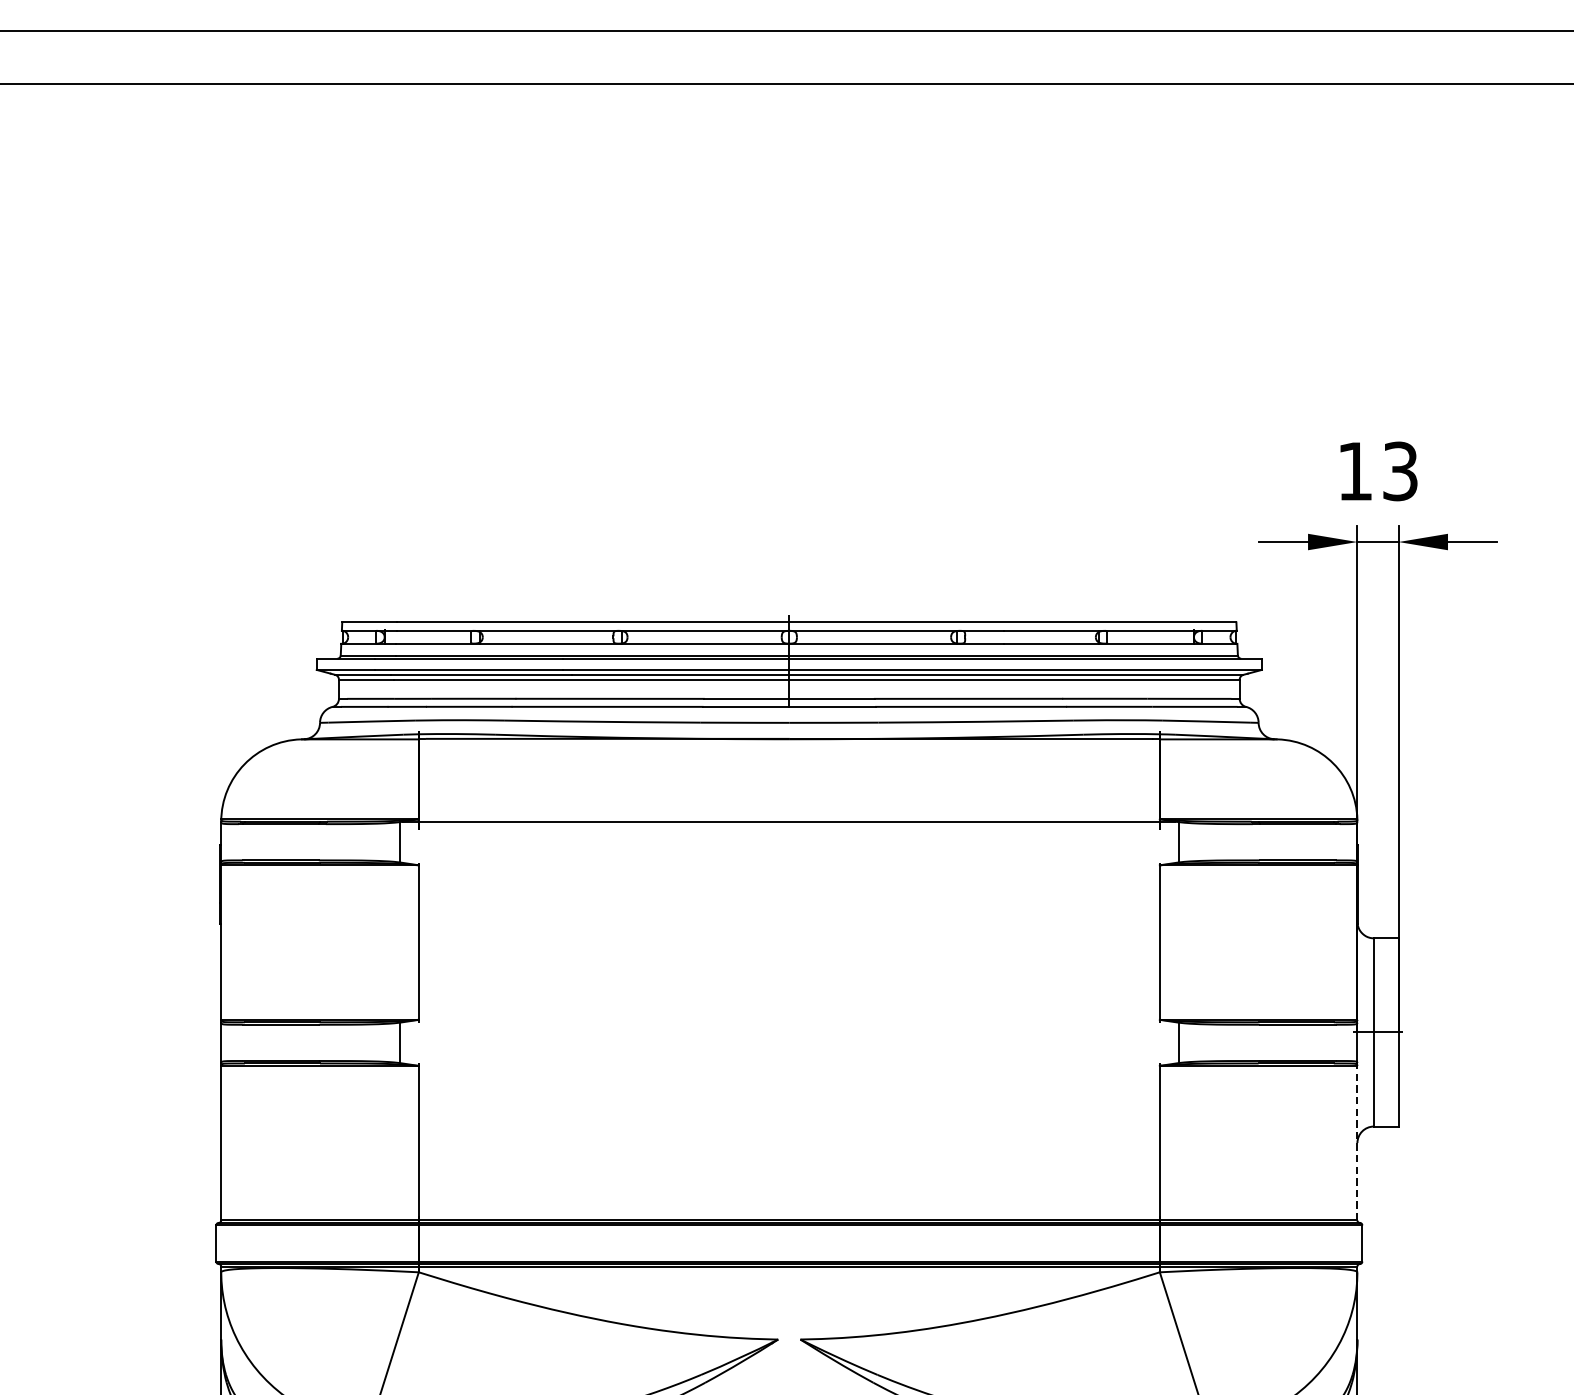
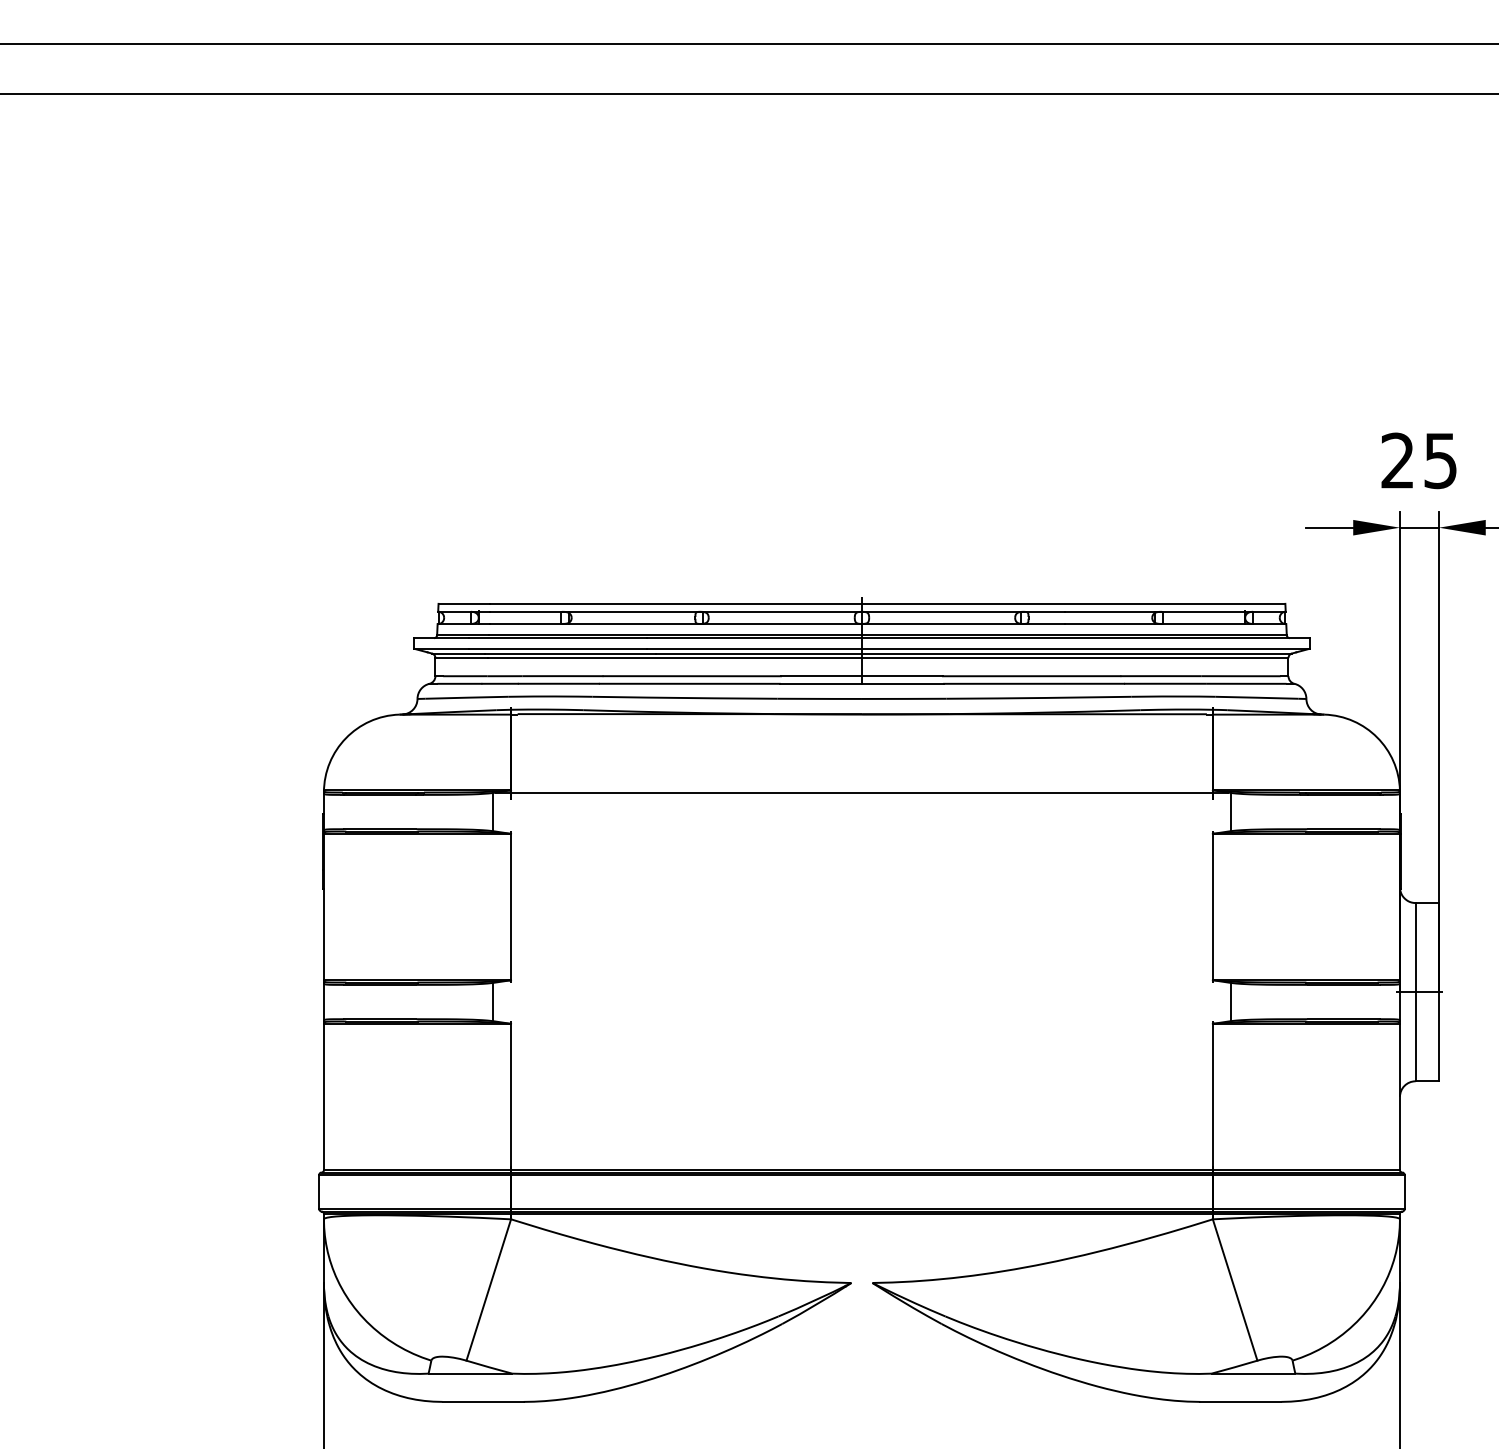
text: (1376, 471) -> (1418, 460), 13 -> 25
line: (1356, 1142) -> (1399, 1096), dashed -> solid

